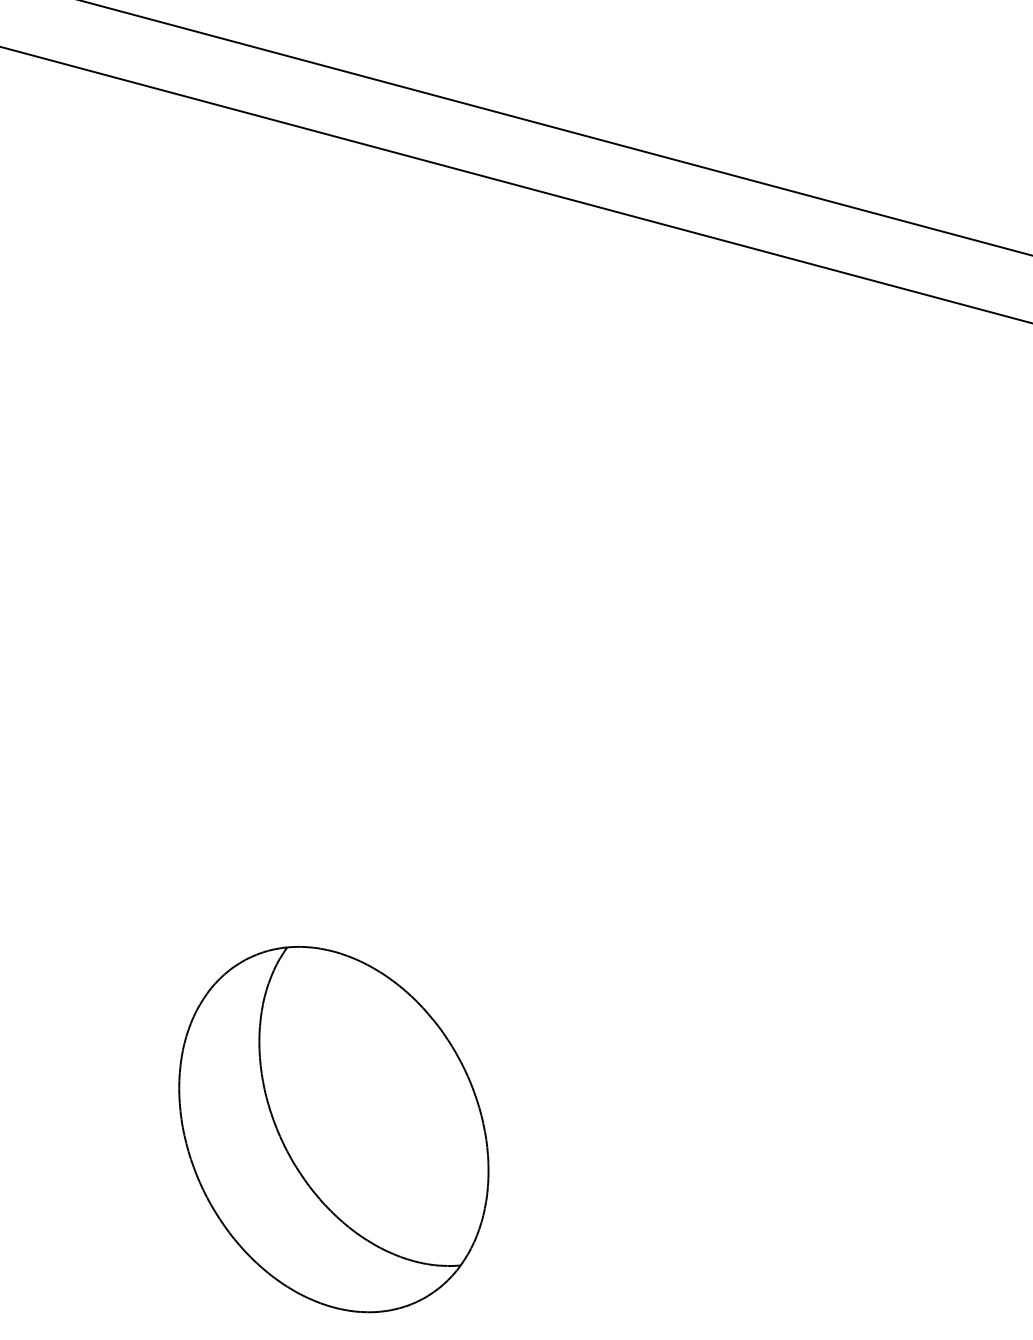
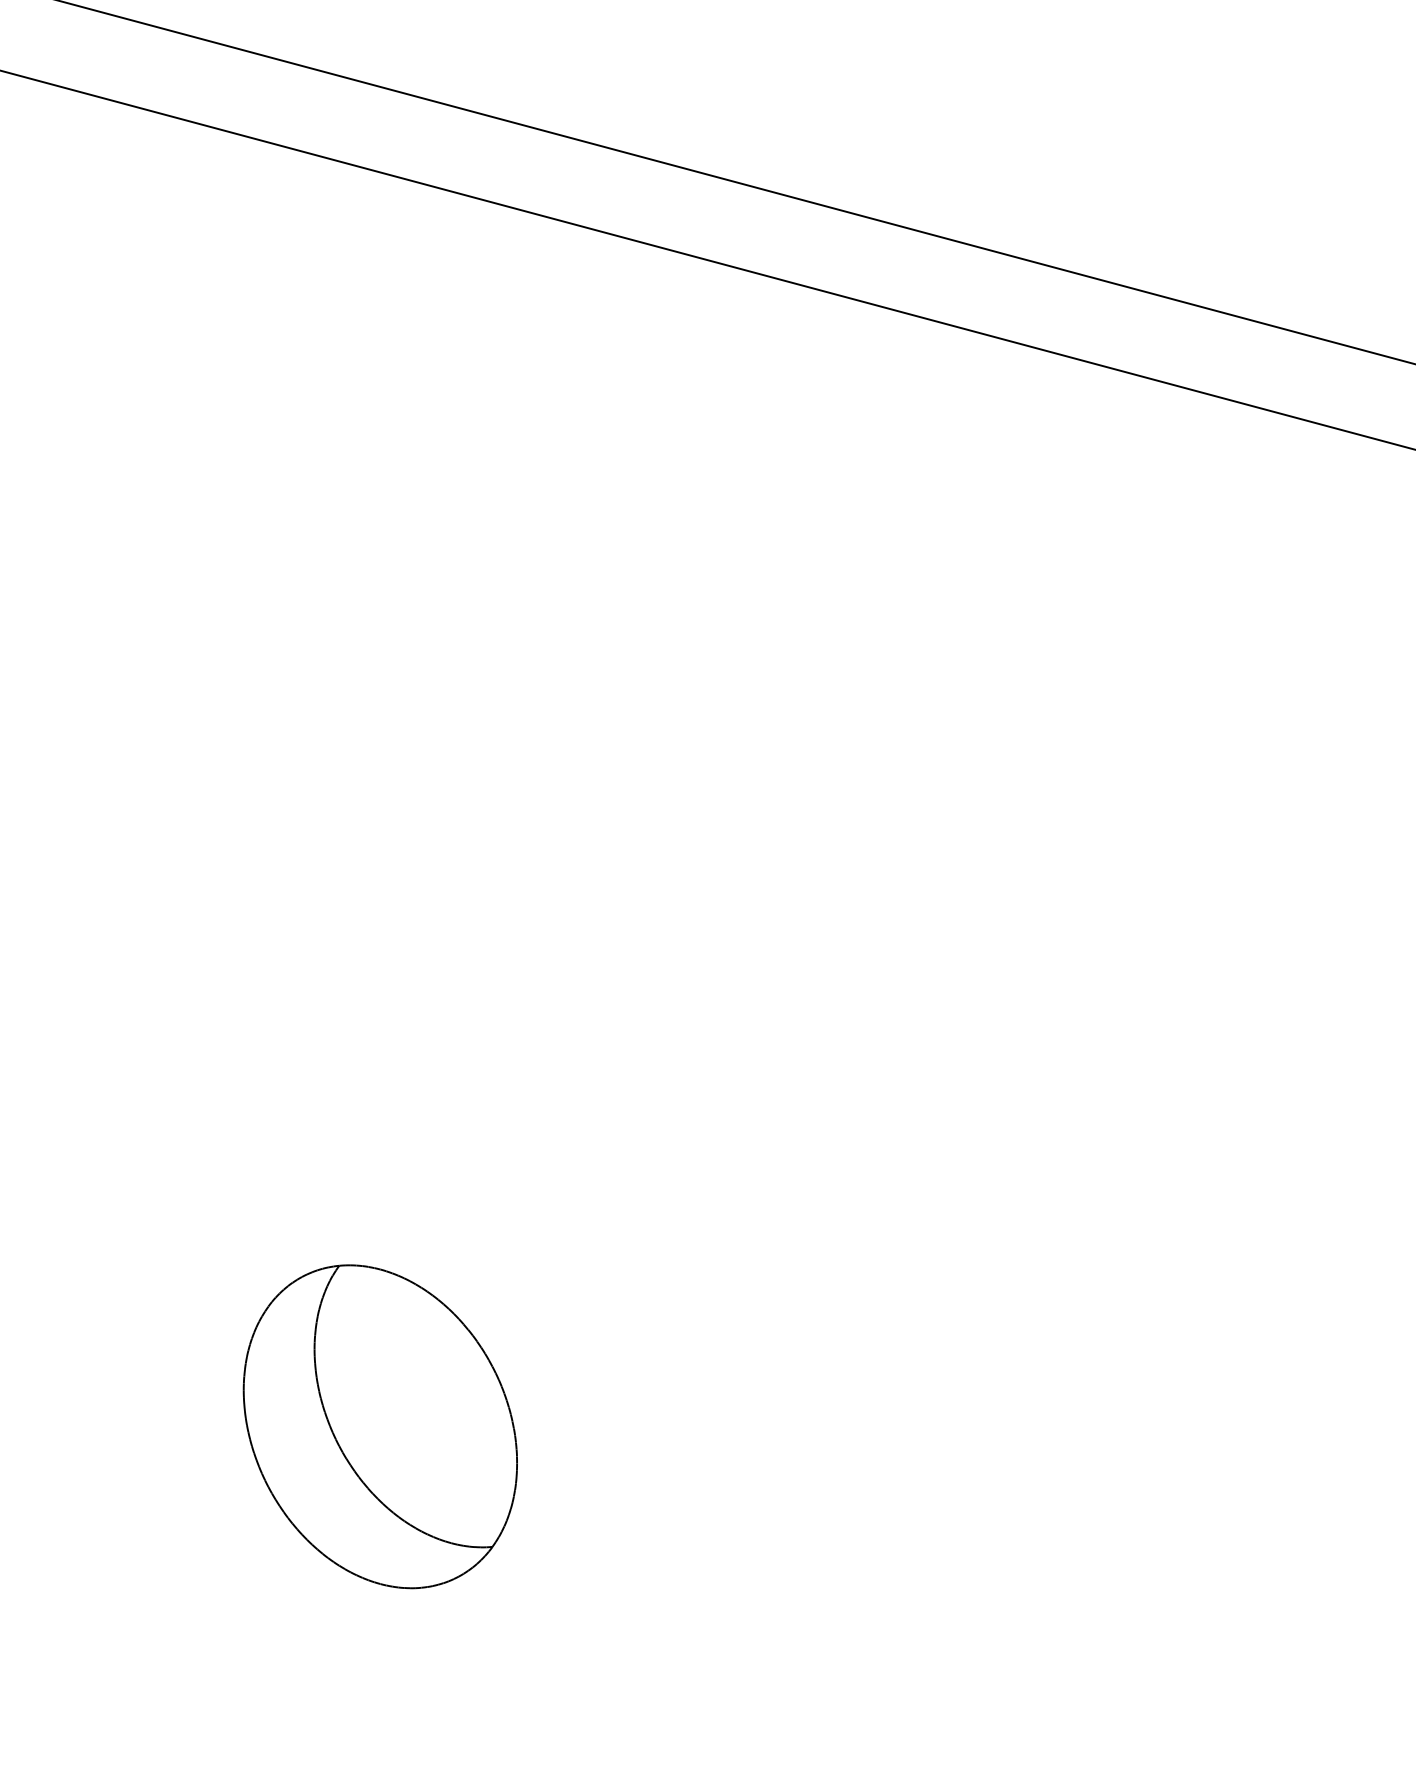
part: (333, 1129) -> (380, 1426), size x0.7

